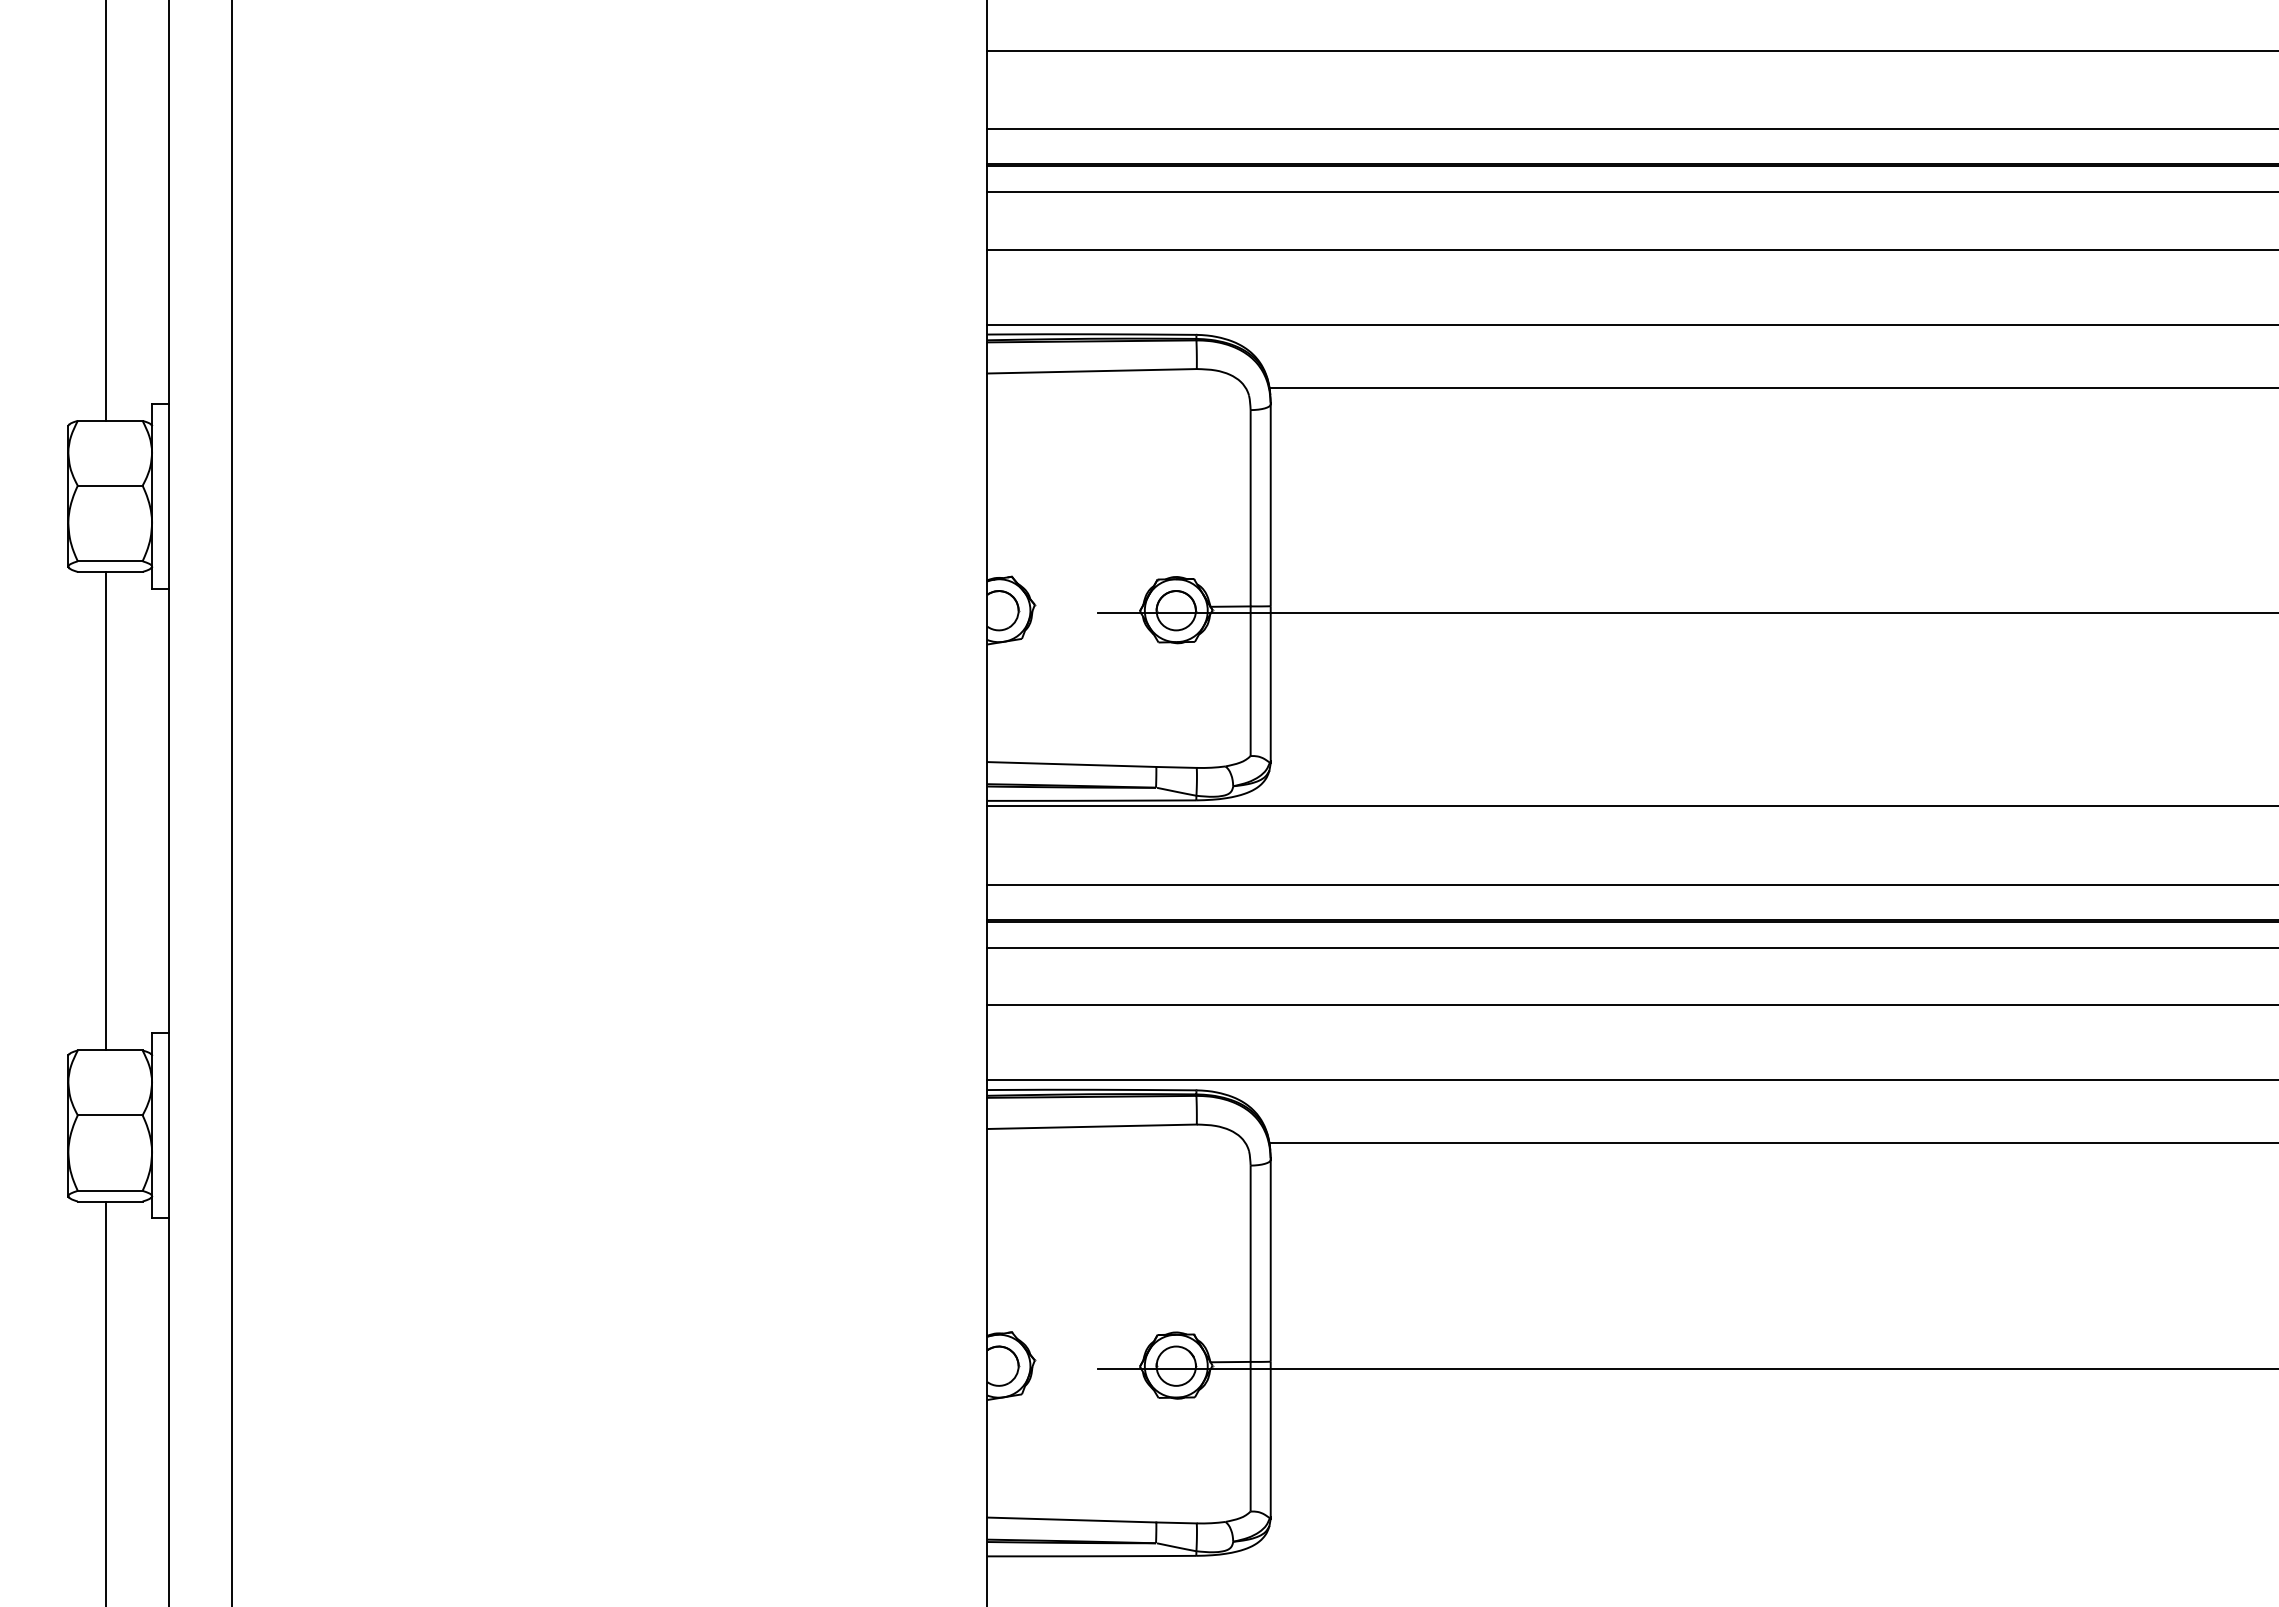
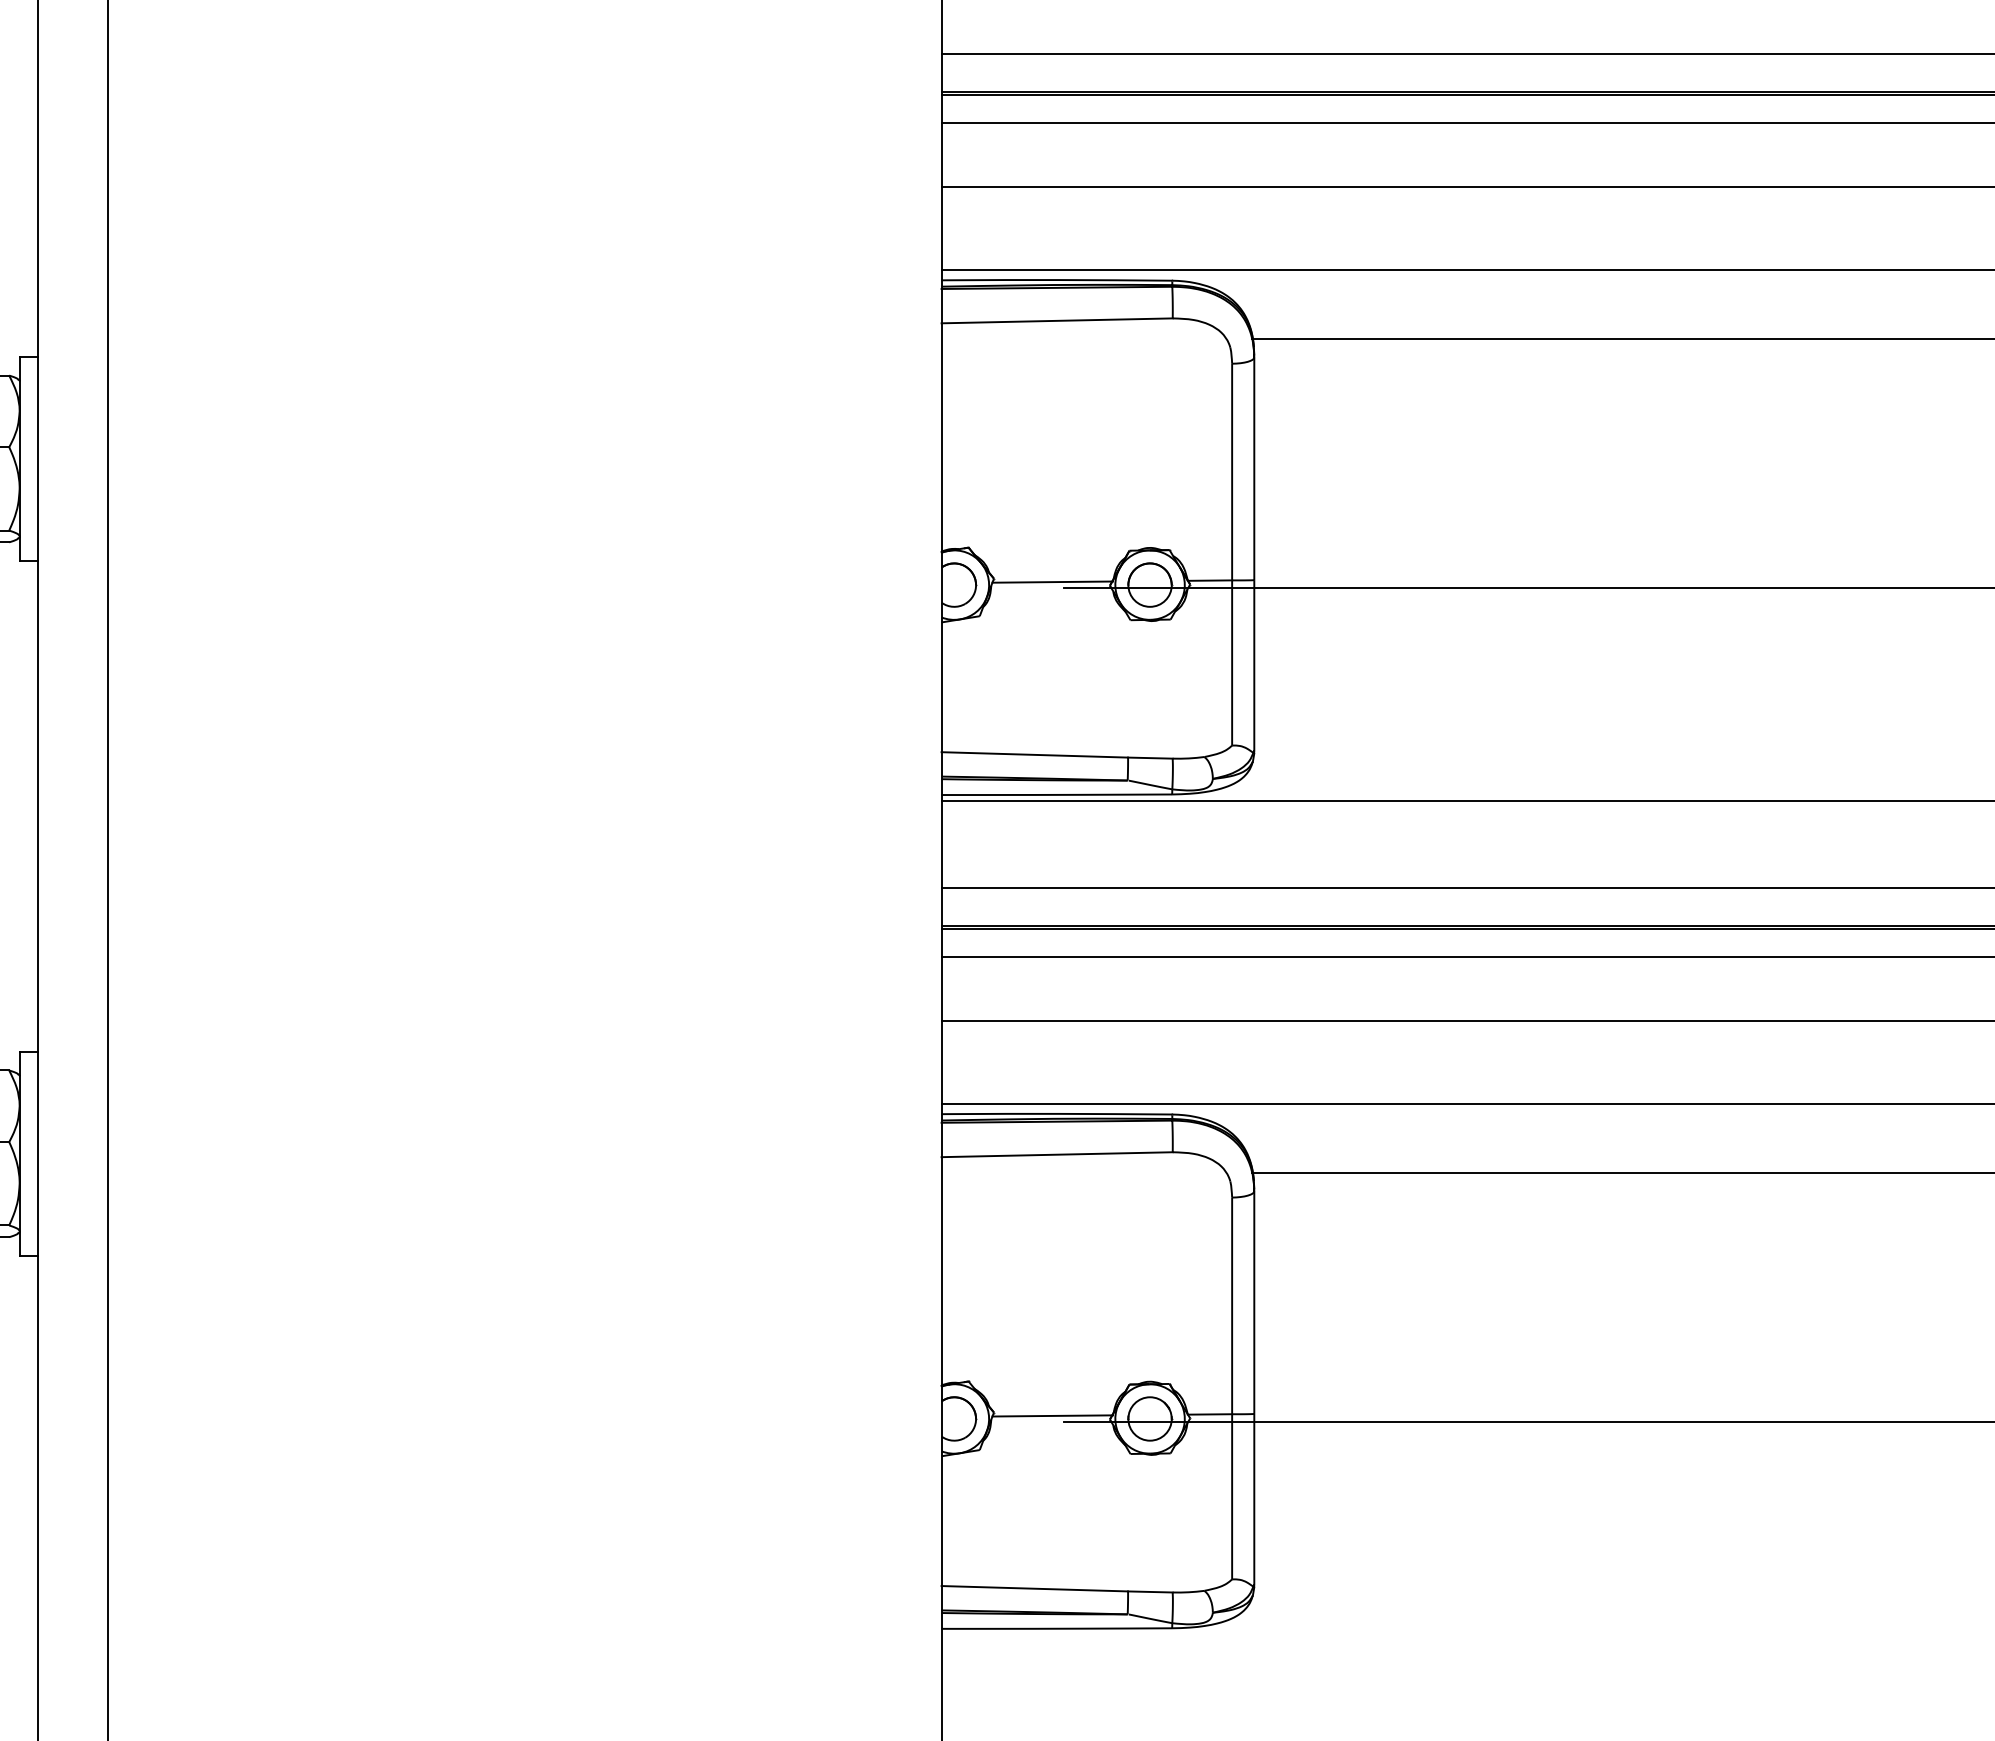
line: (1087, 607) -> (1052, 581), added
line: (1087, 1362) -> (1052, 1414), added

